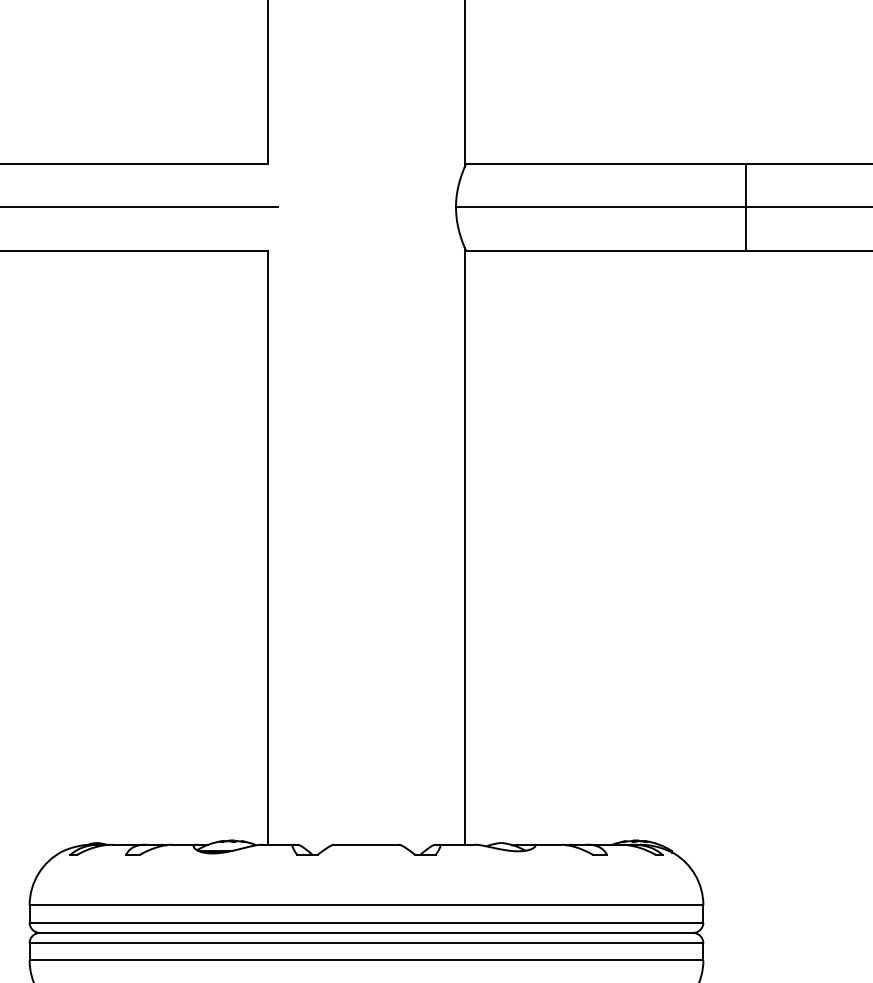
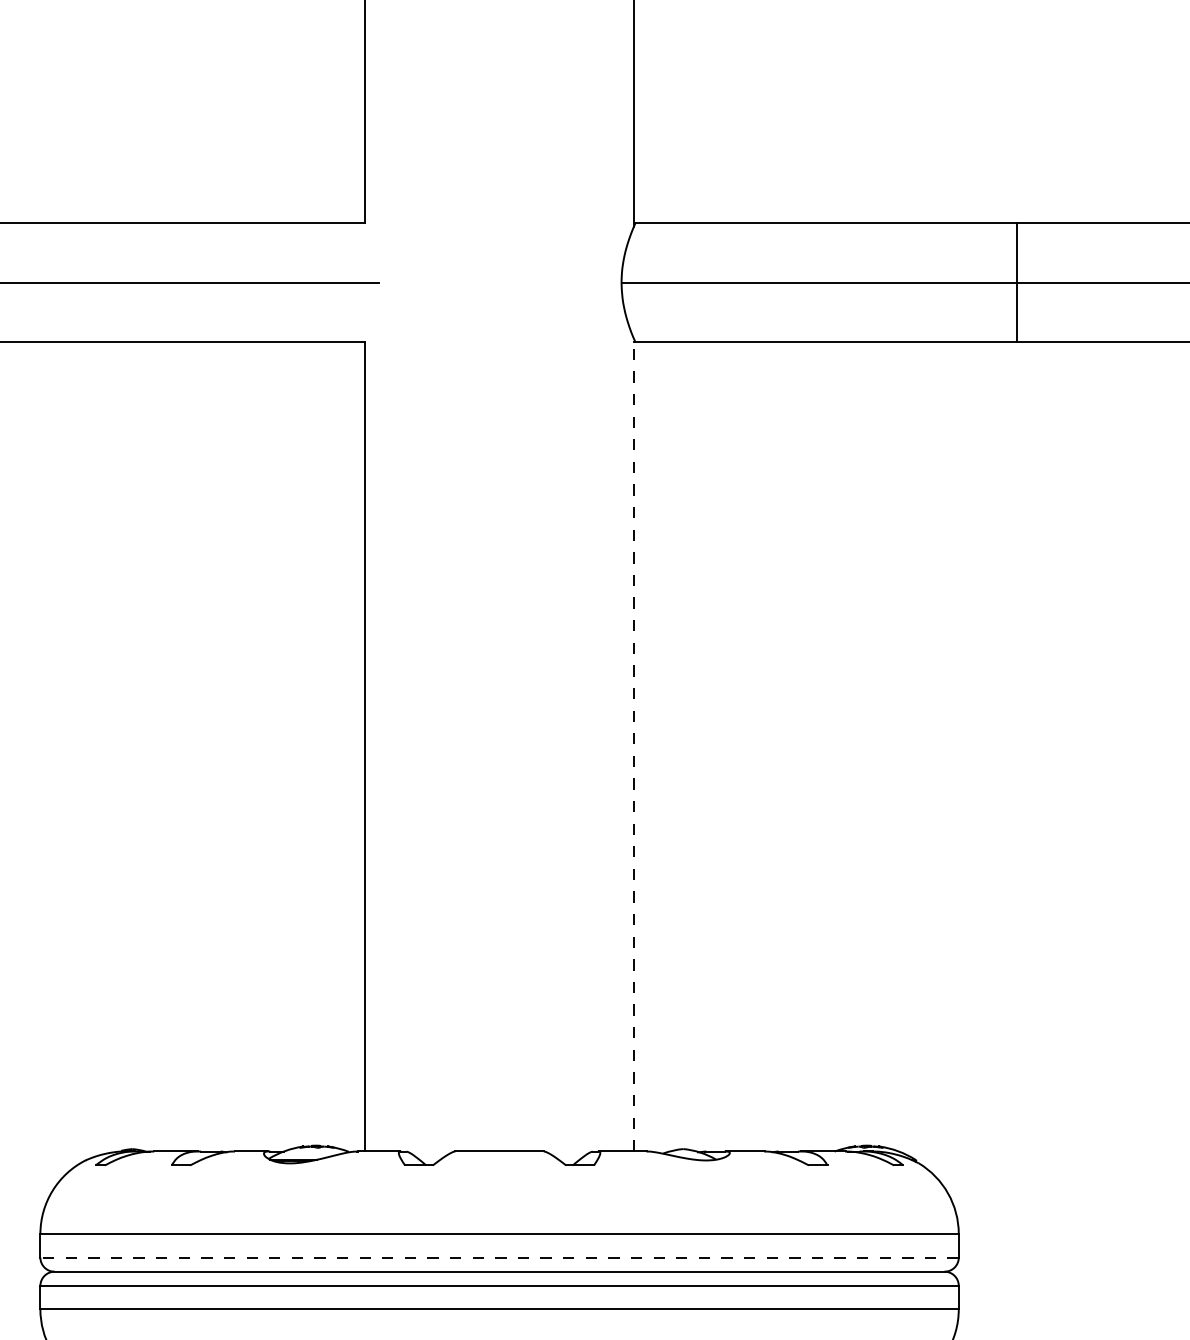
line: (464, 545) -> (633, 743), solid -> dashed
line: (366, 922) -> (499, 1257), solid -> dashed

